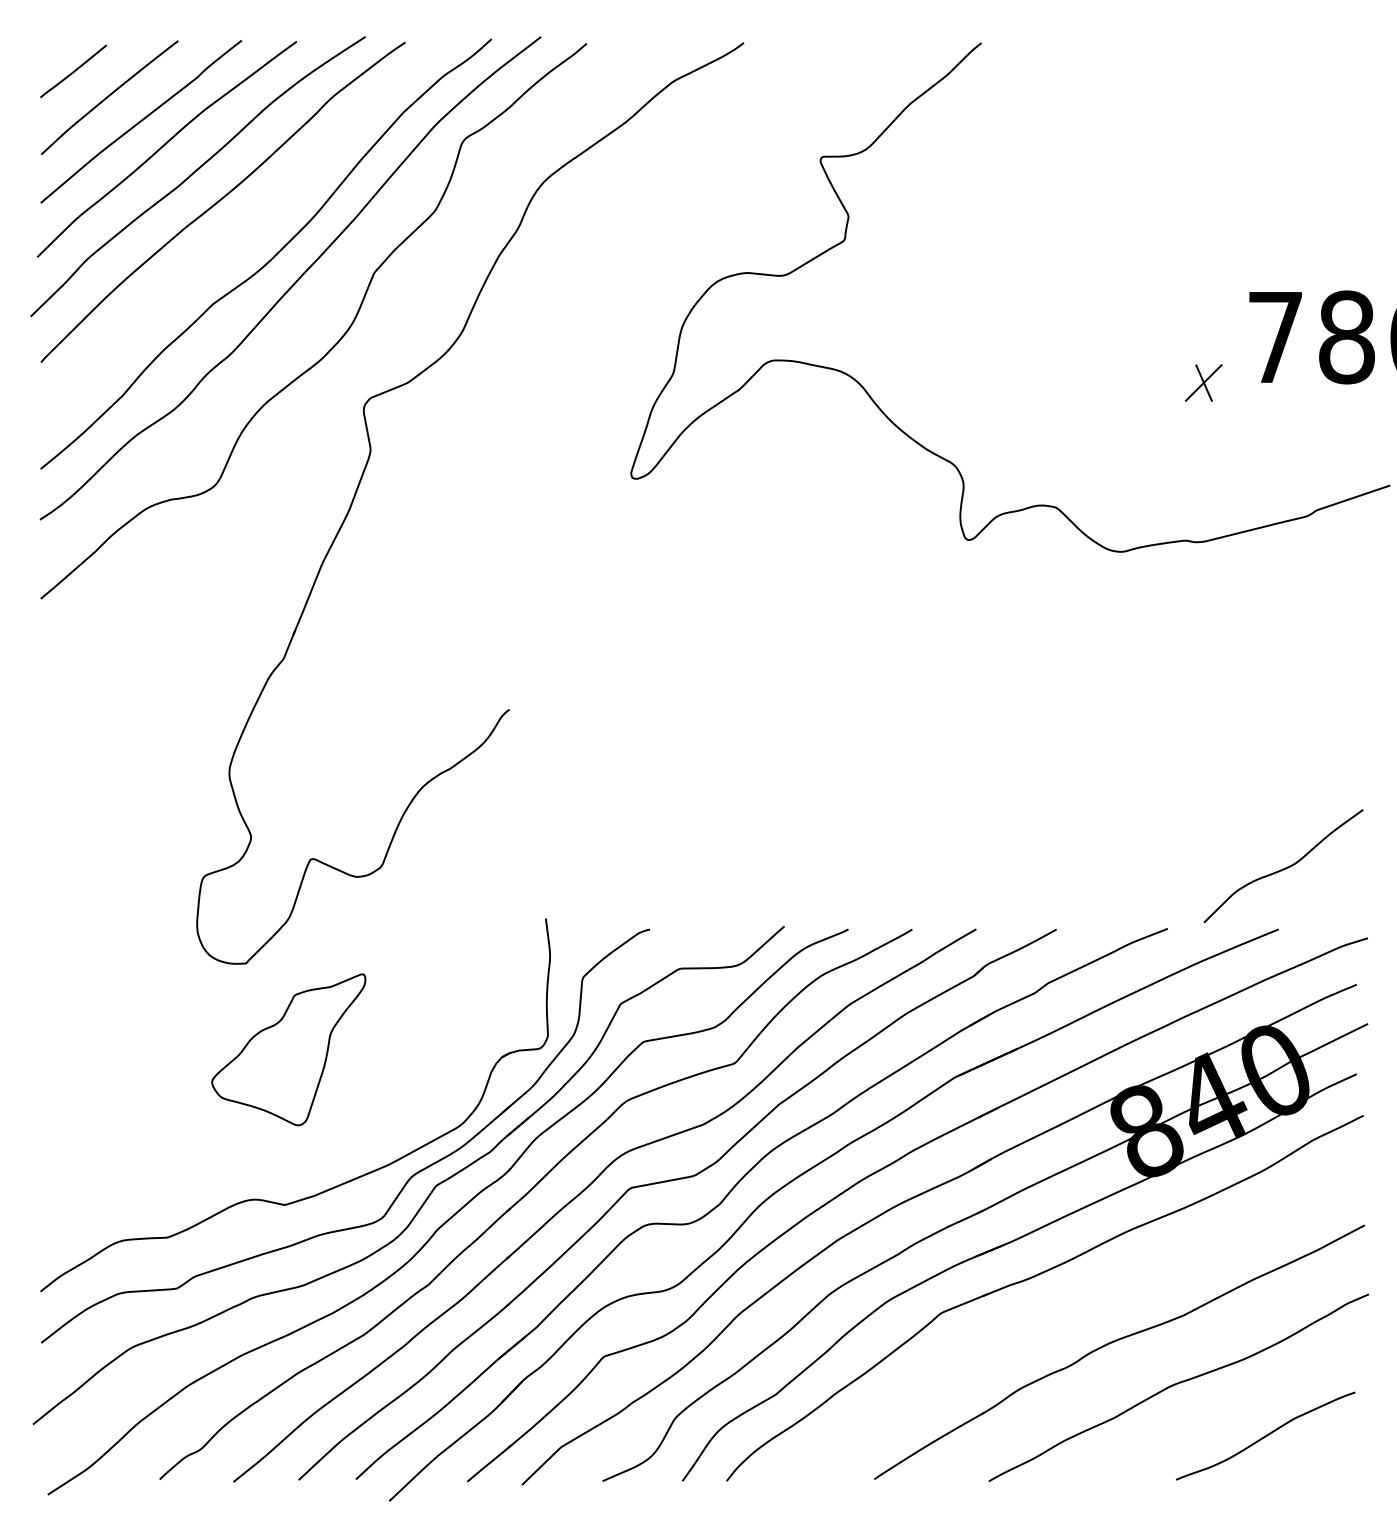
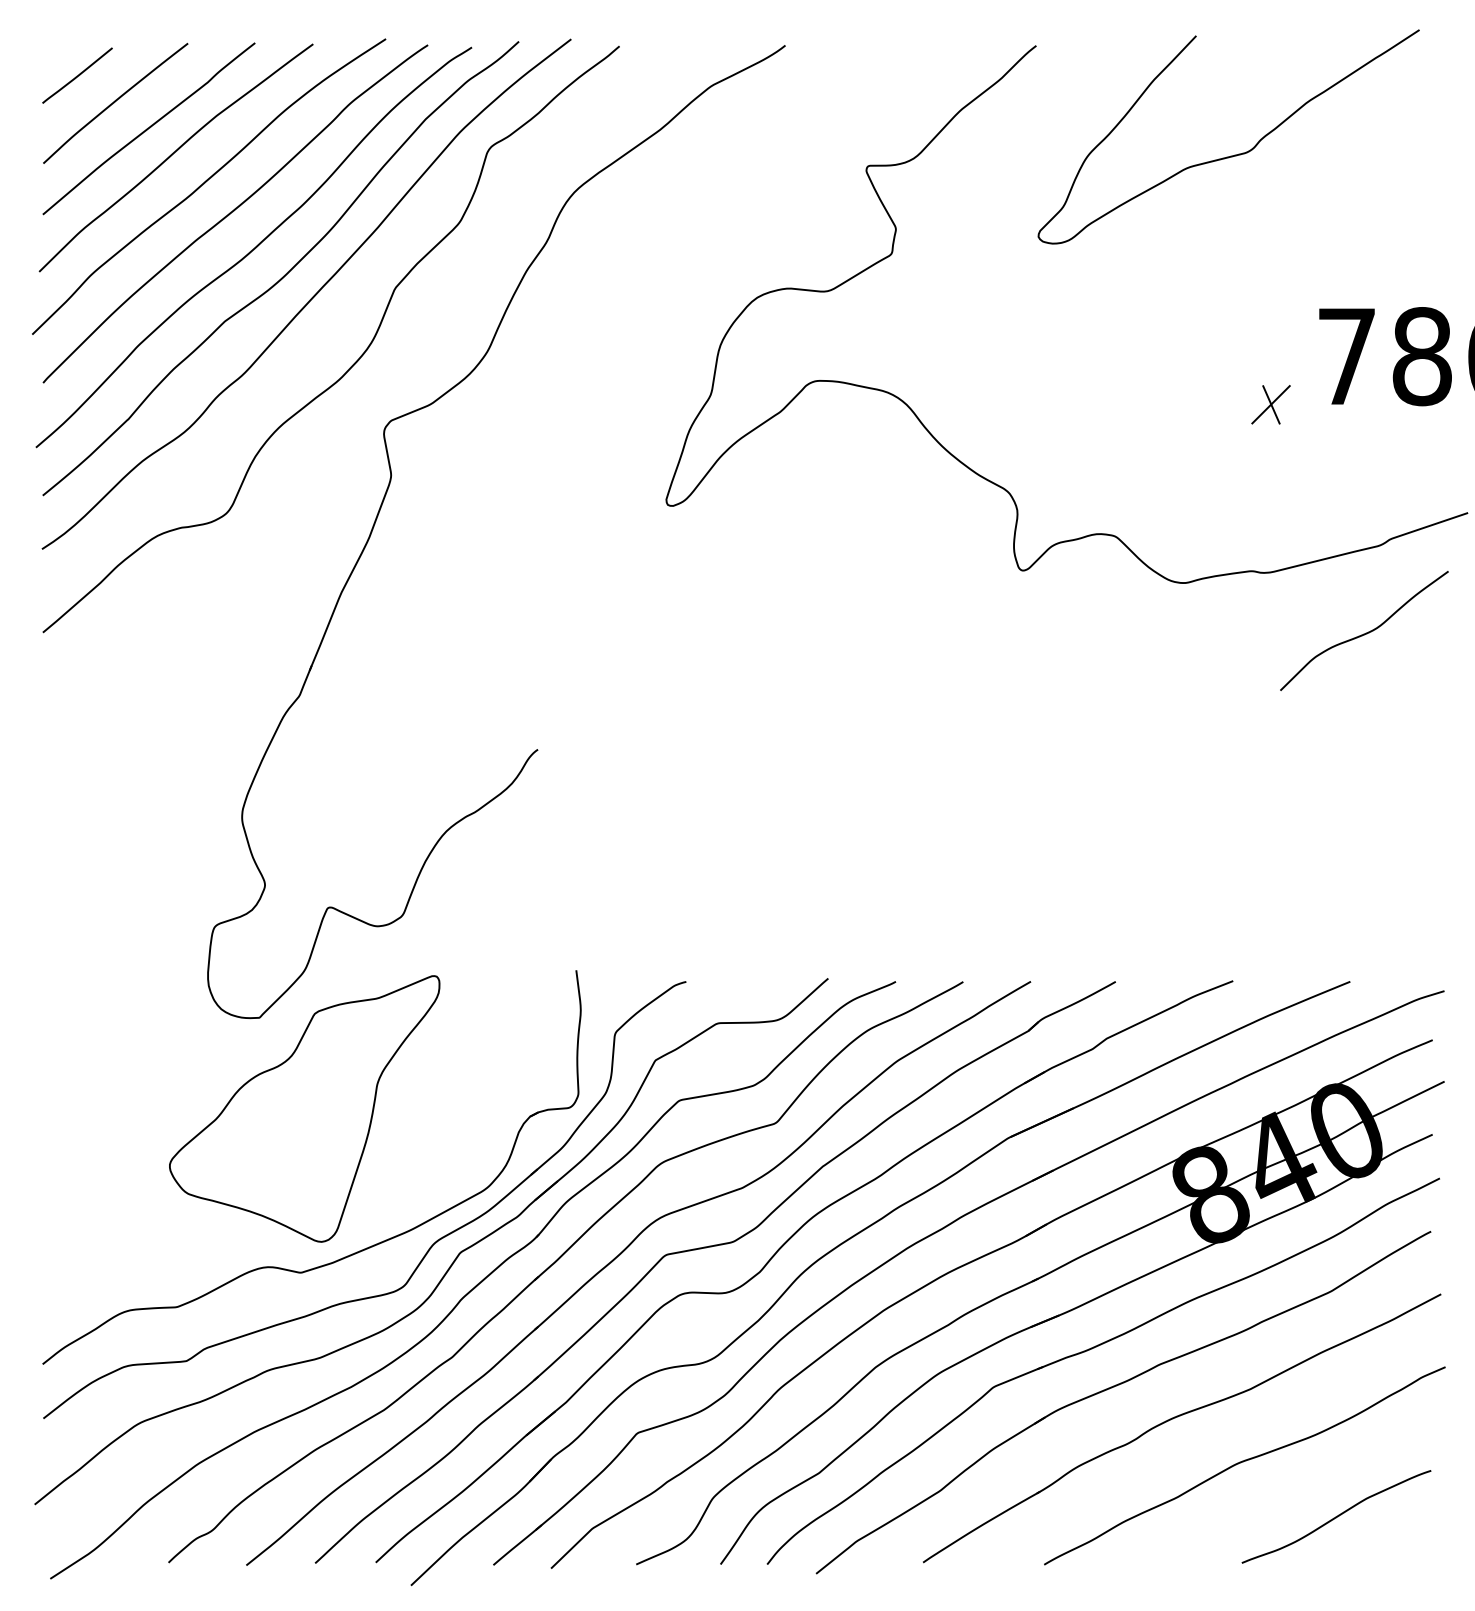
curve: (1169, 146) -> (1234, 154), added
curve: (241, 234) -> (254, 247), added
curve: (1285, 867) -> (1366, 632), moved
part: (288, 1049) -> (304, 1108), size x1.67
part: (1060, 1311) -> (1119, 1385), added

